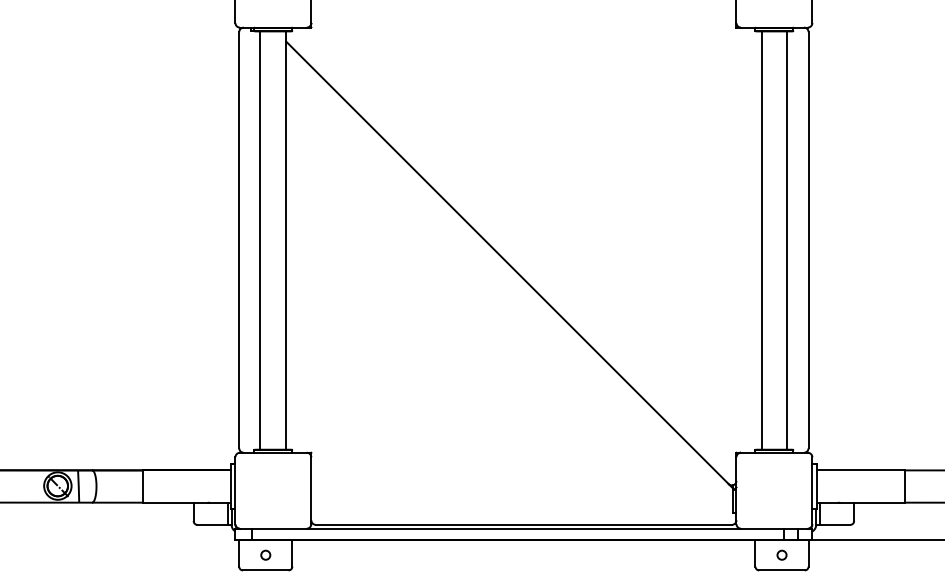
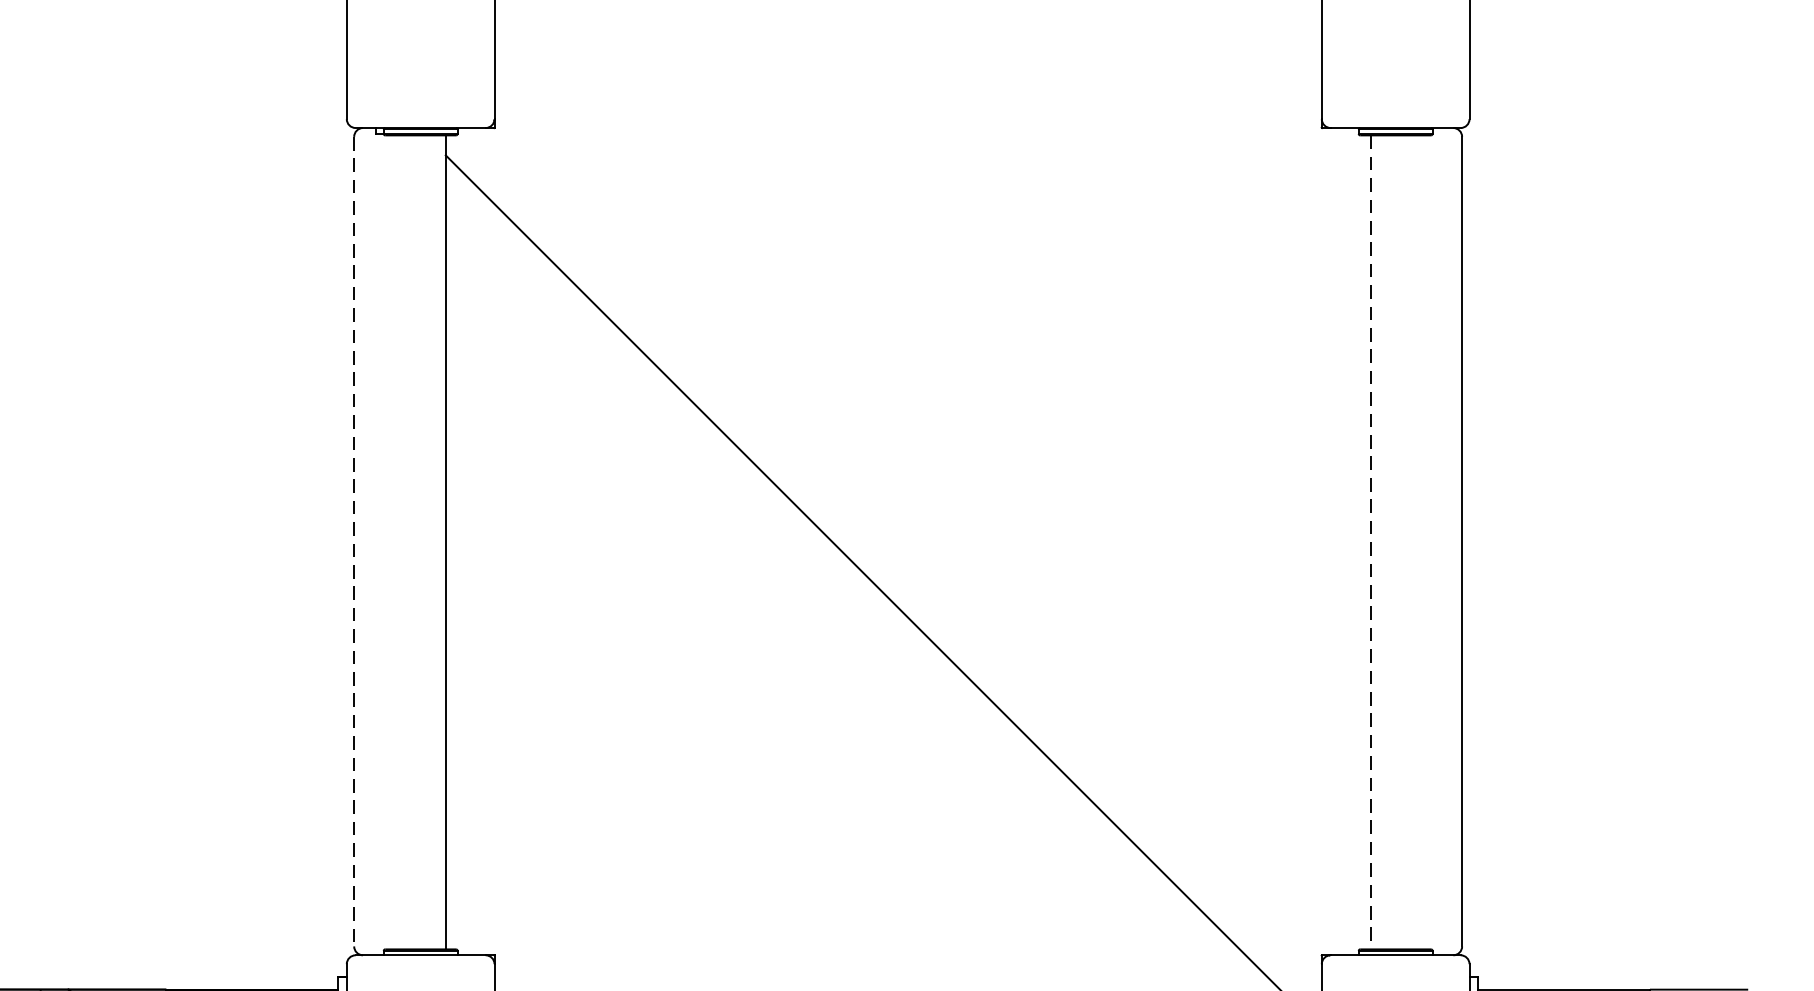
line: (239, 240) -> (354, 542), solid -> dashed
line: (260, 240) -> (395, 542), removed
line: (787, 240) -> (1421, 542), removed
line: (761, 241) -> (1370, 544), solid -> dashed

